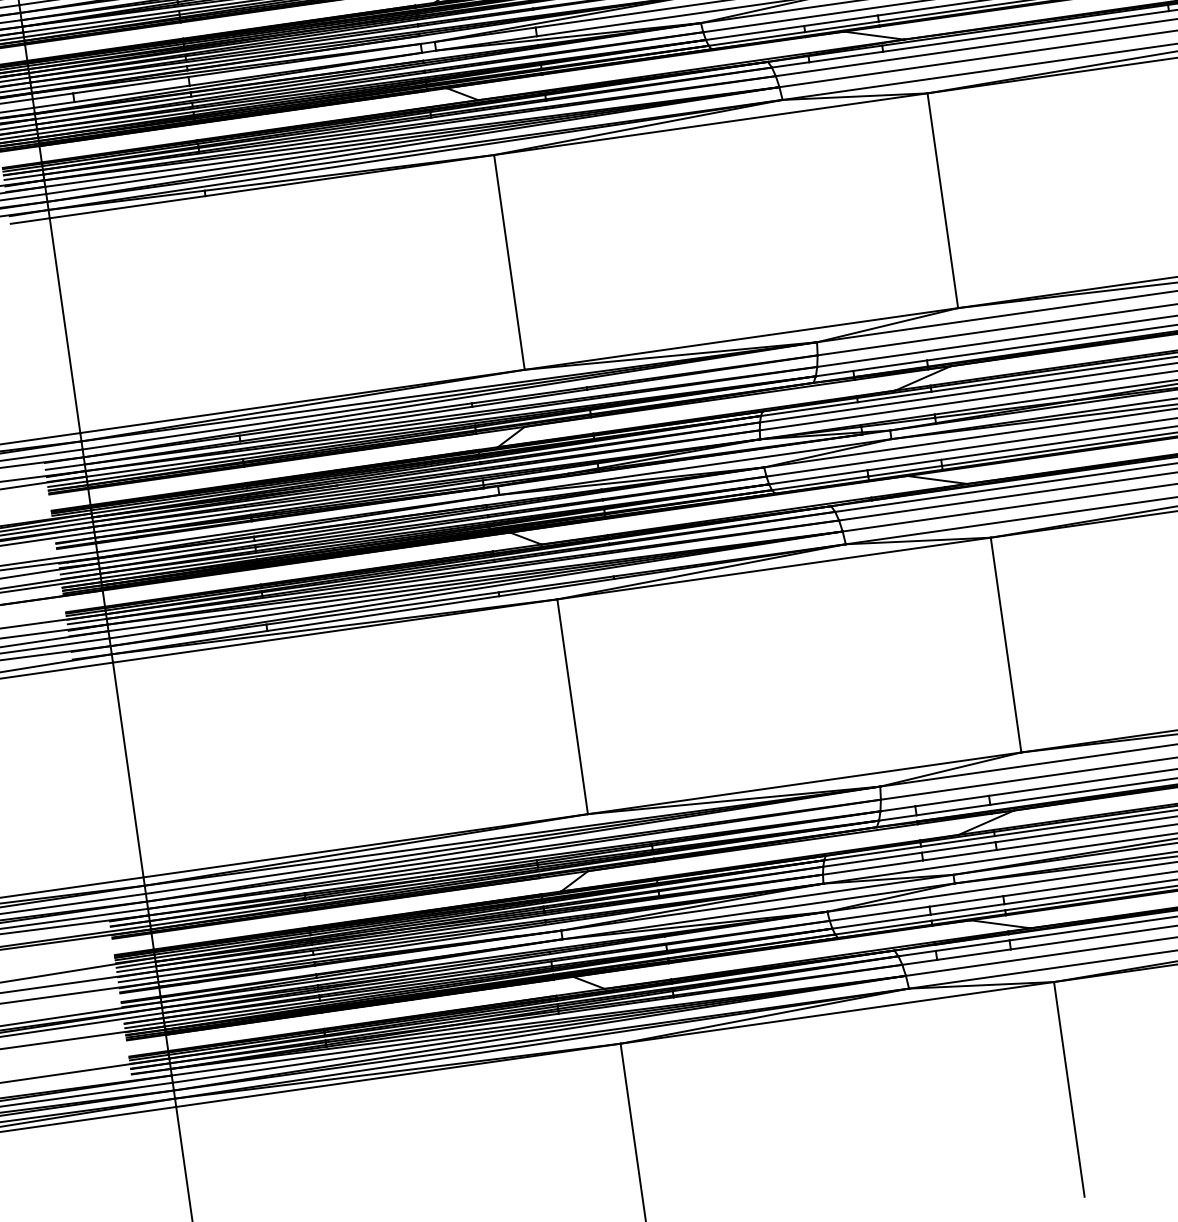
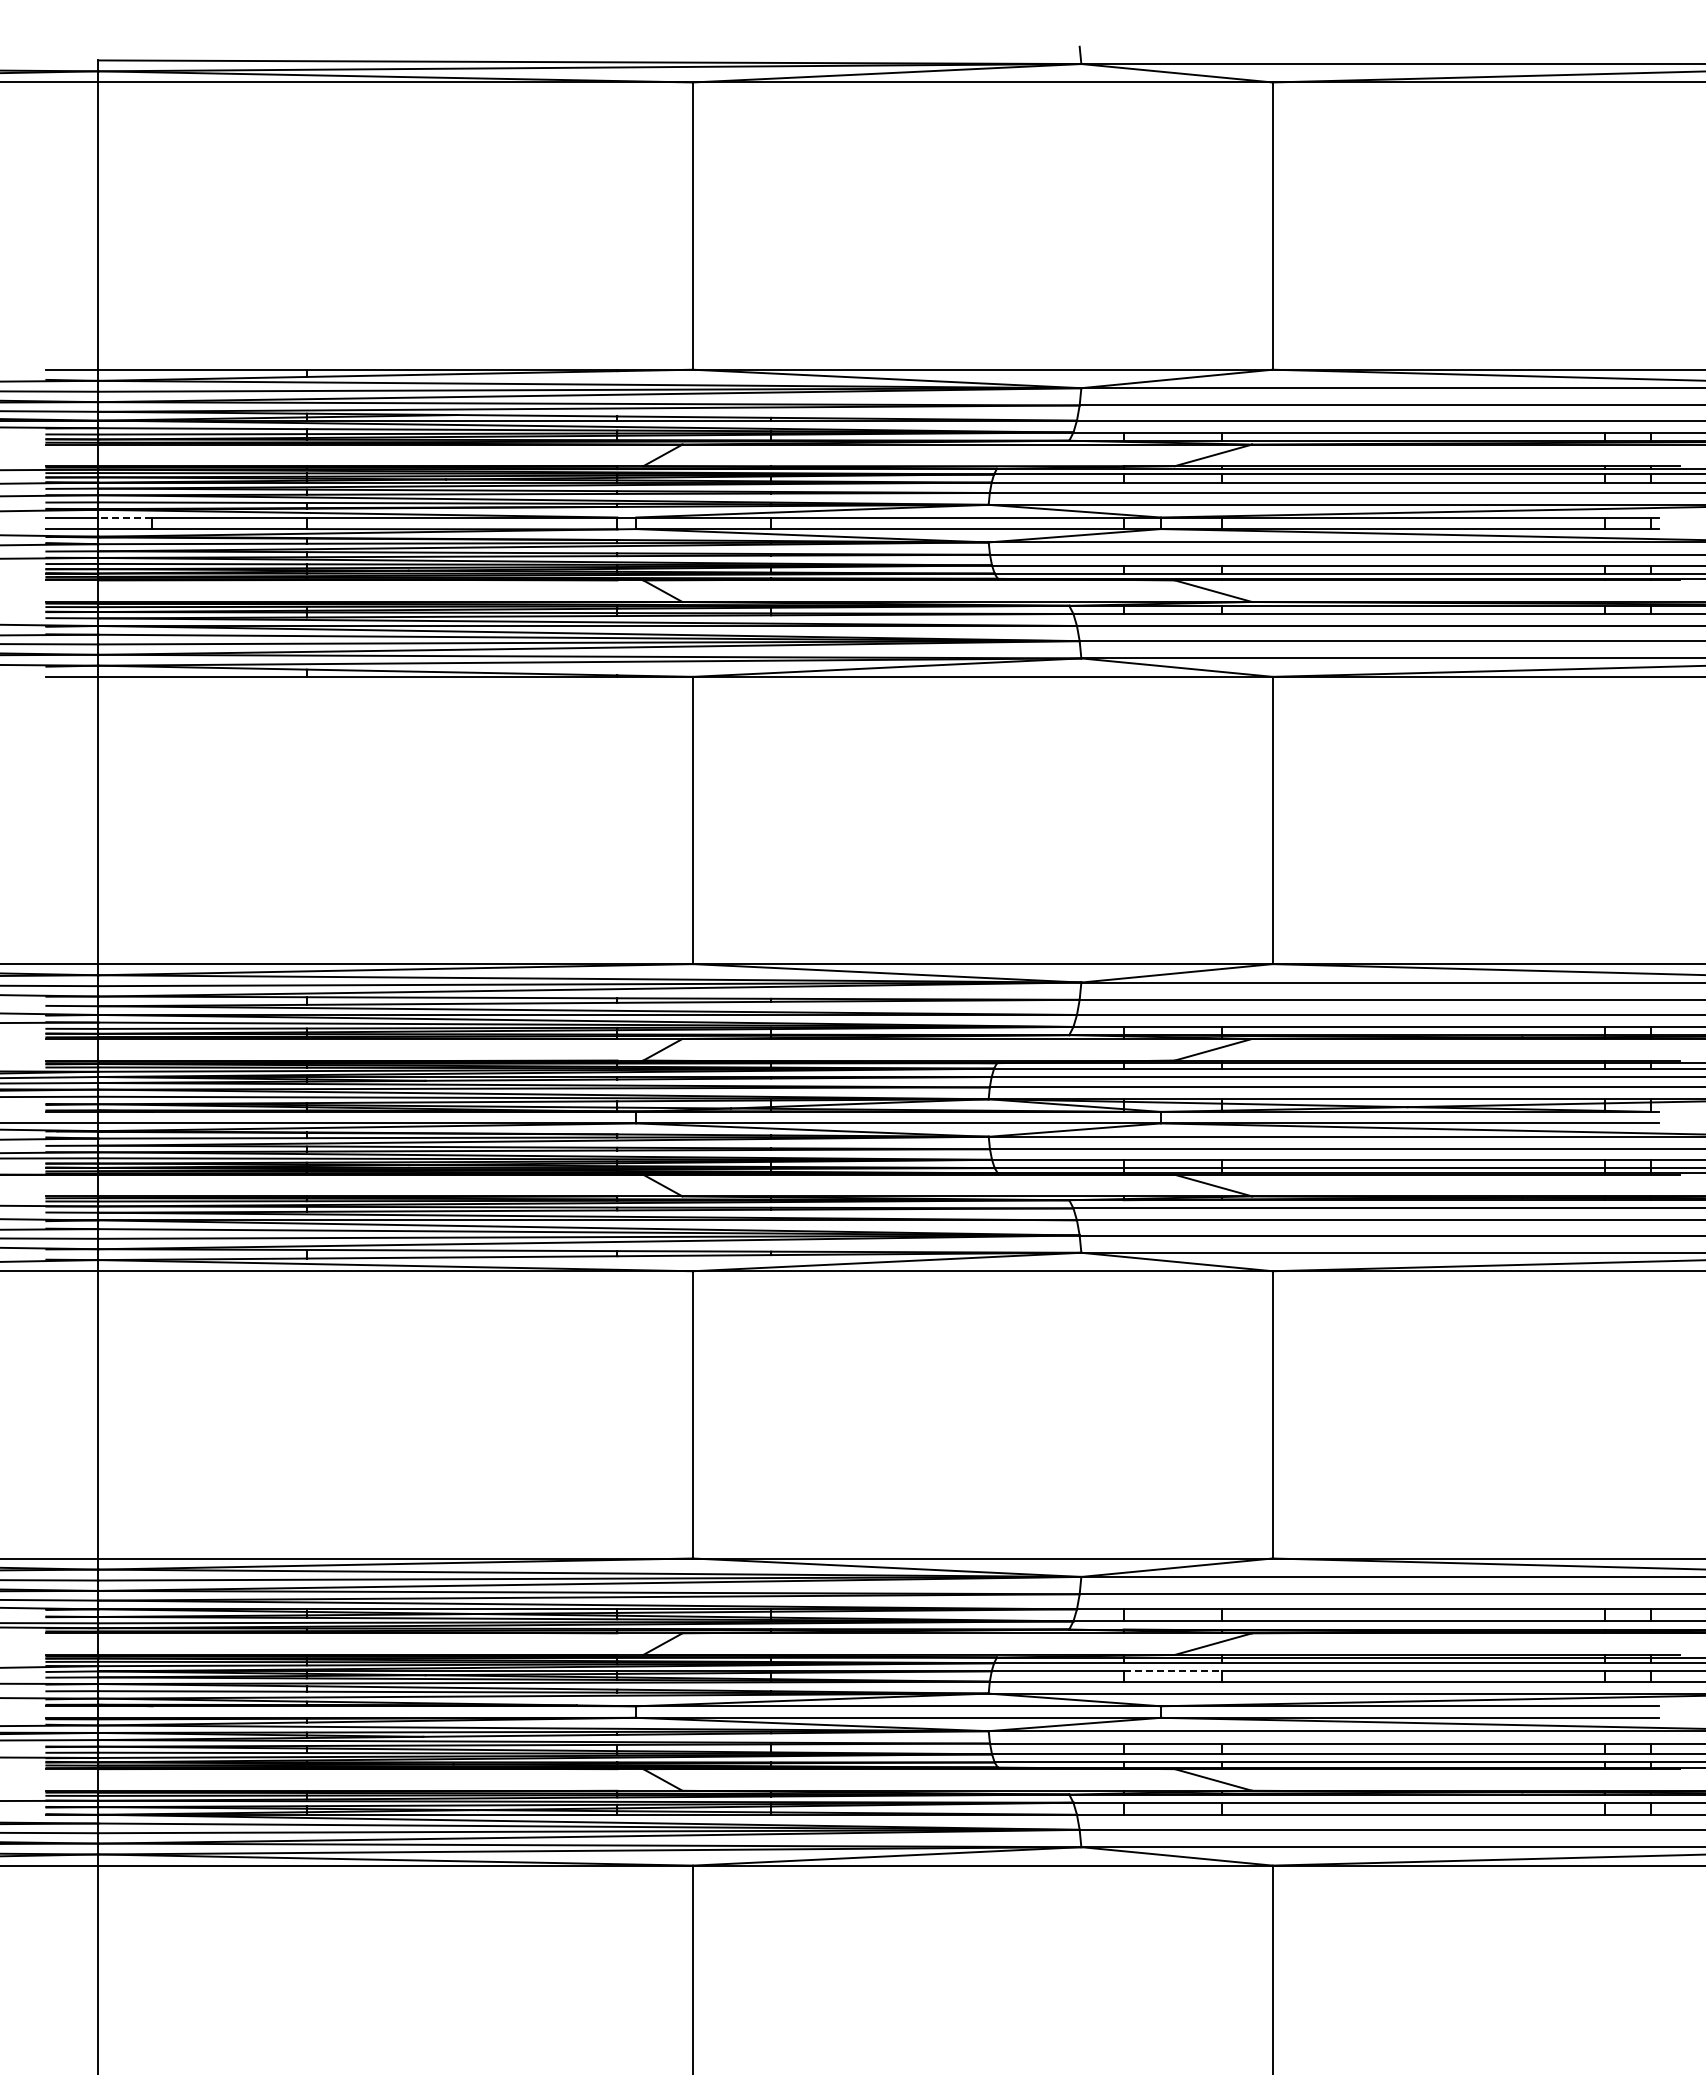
line: (52, 96) -> (124, 517), solid -> dashed
line: (959, 847) -> (1173, 1671), solid -> dashed

